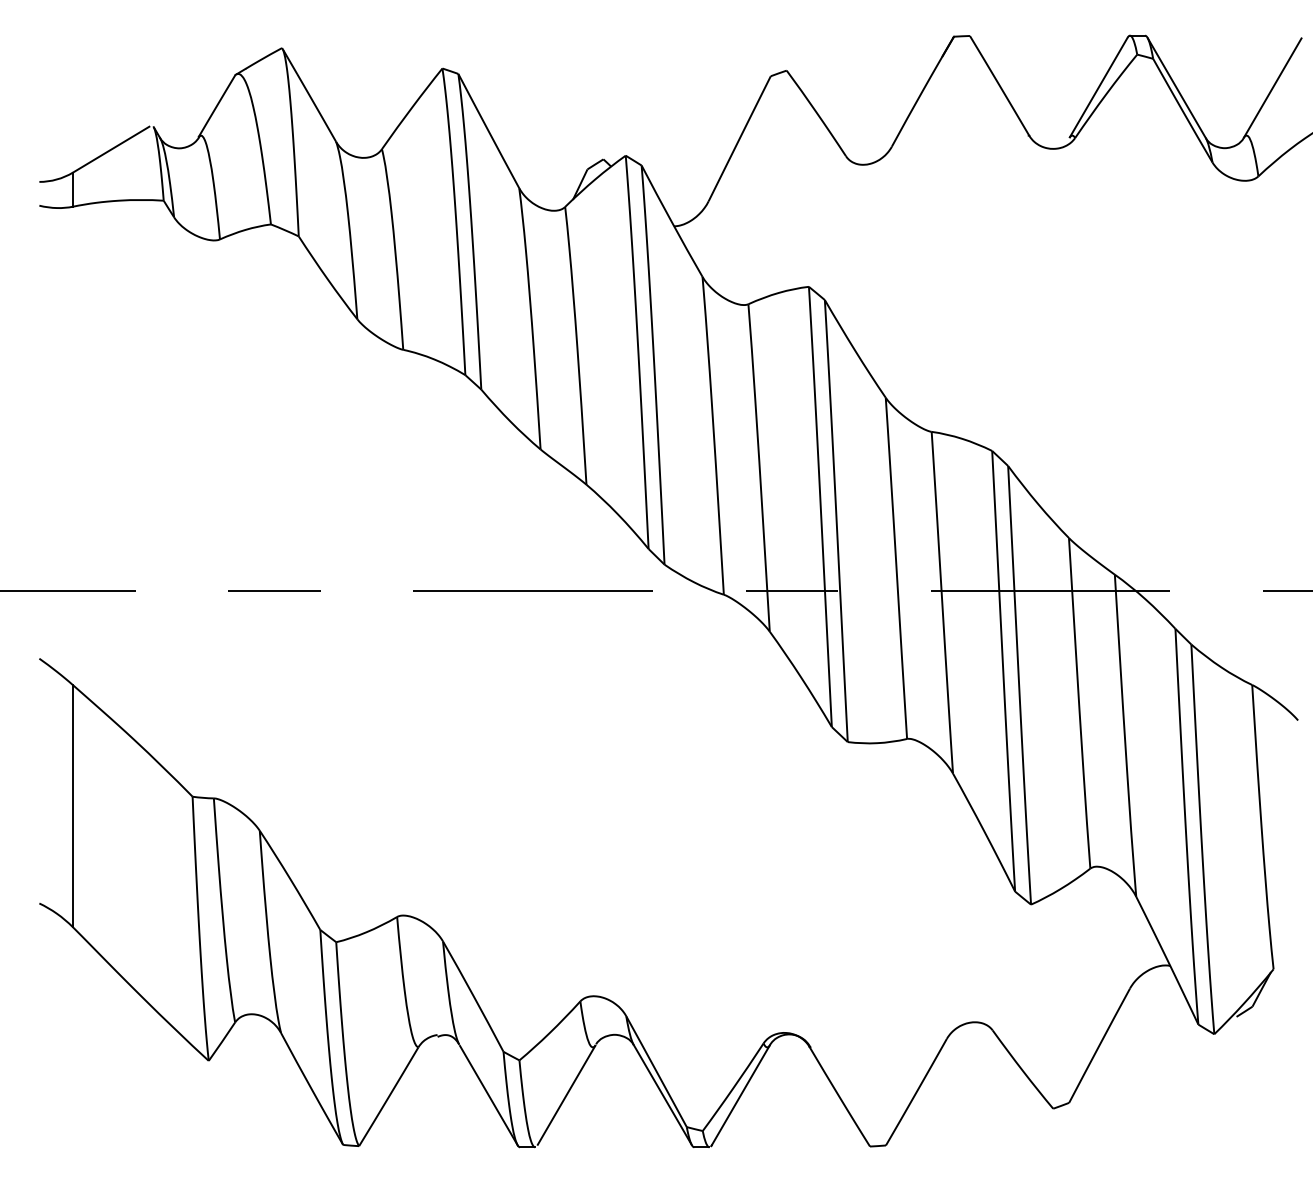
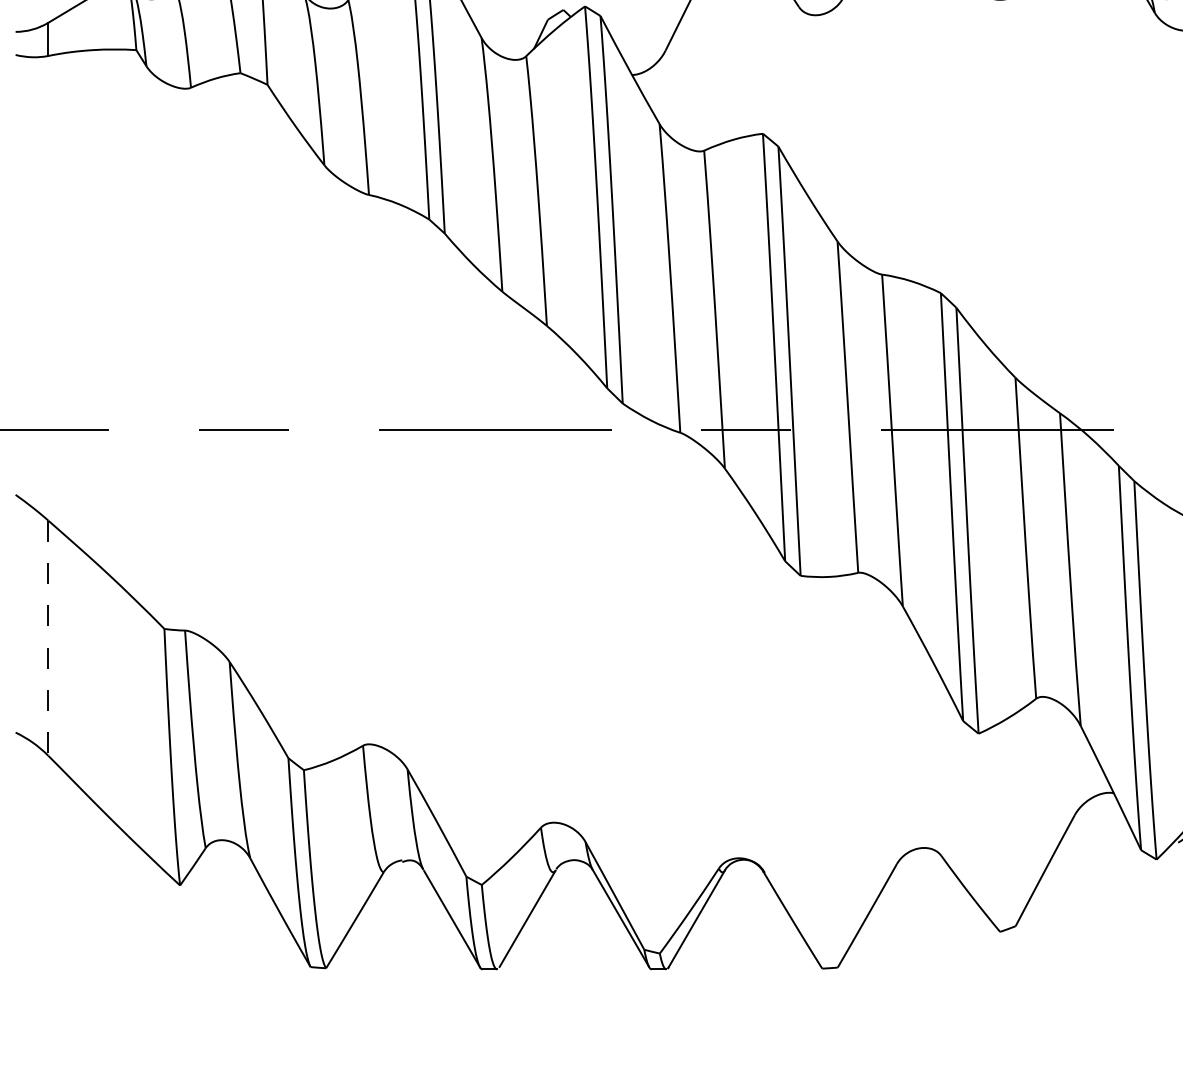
line: (73, 806) -> (48, 638), solid -> dashed

